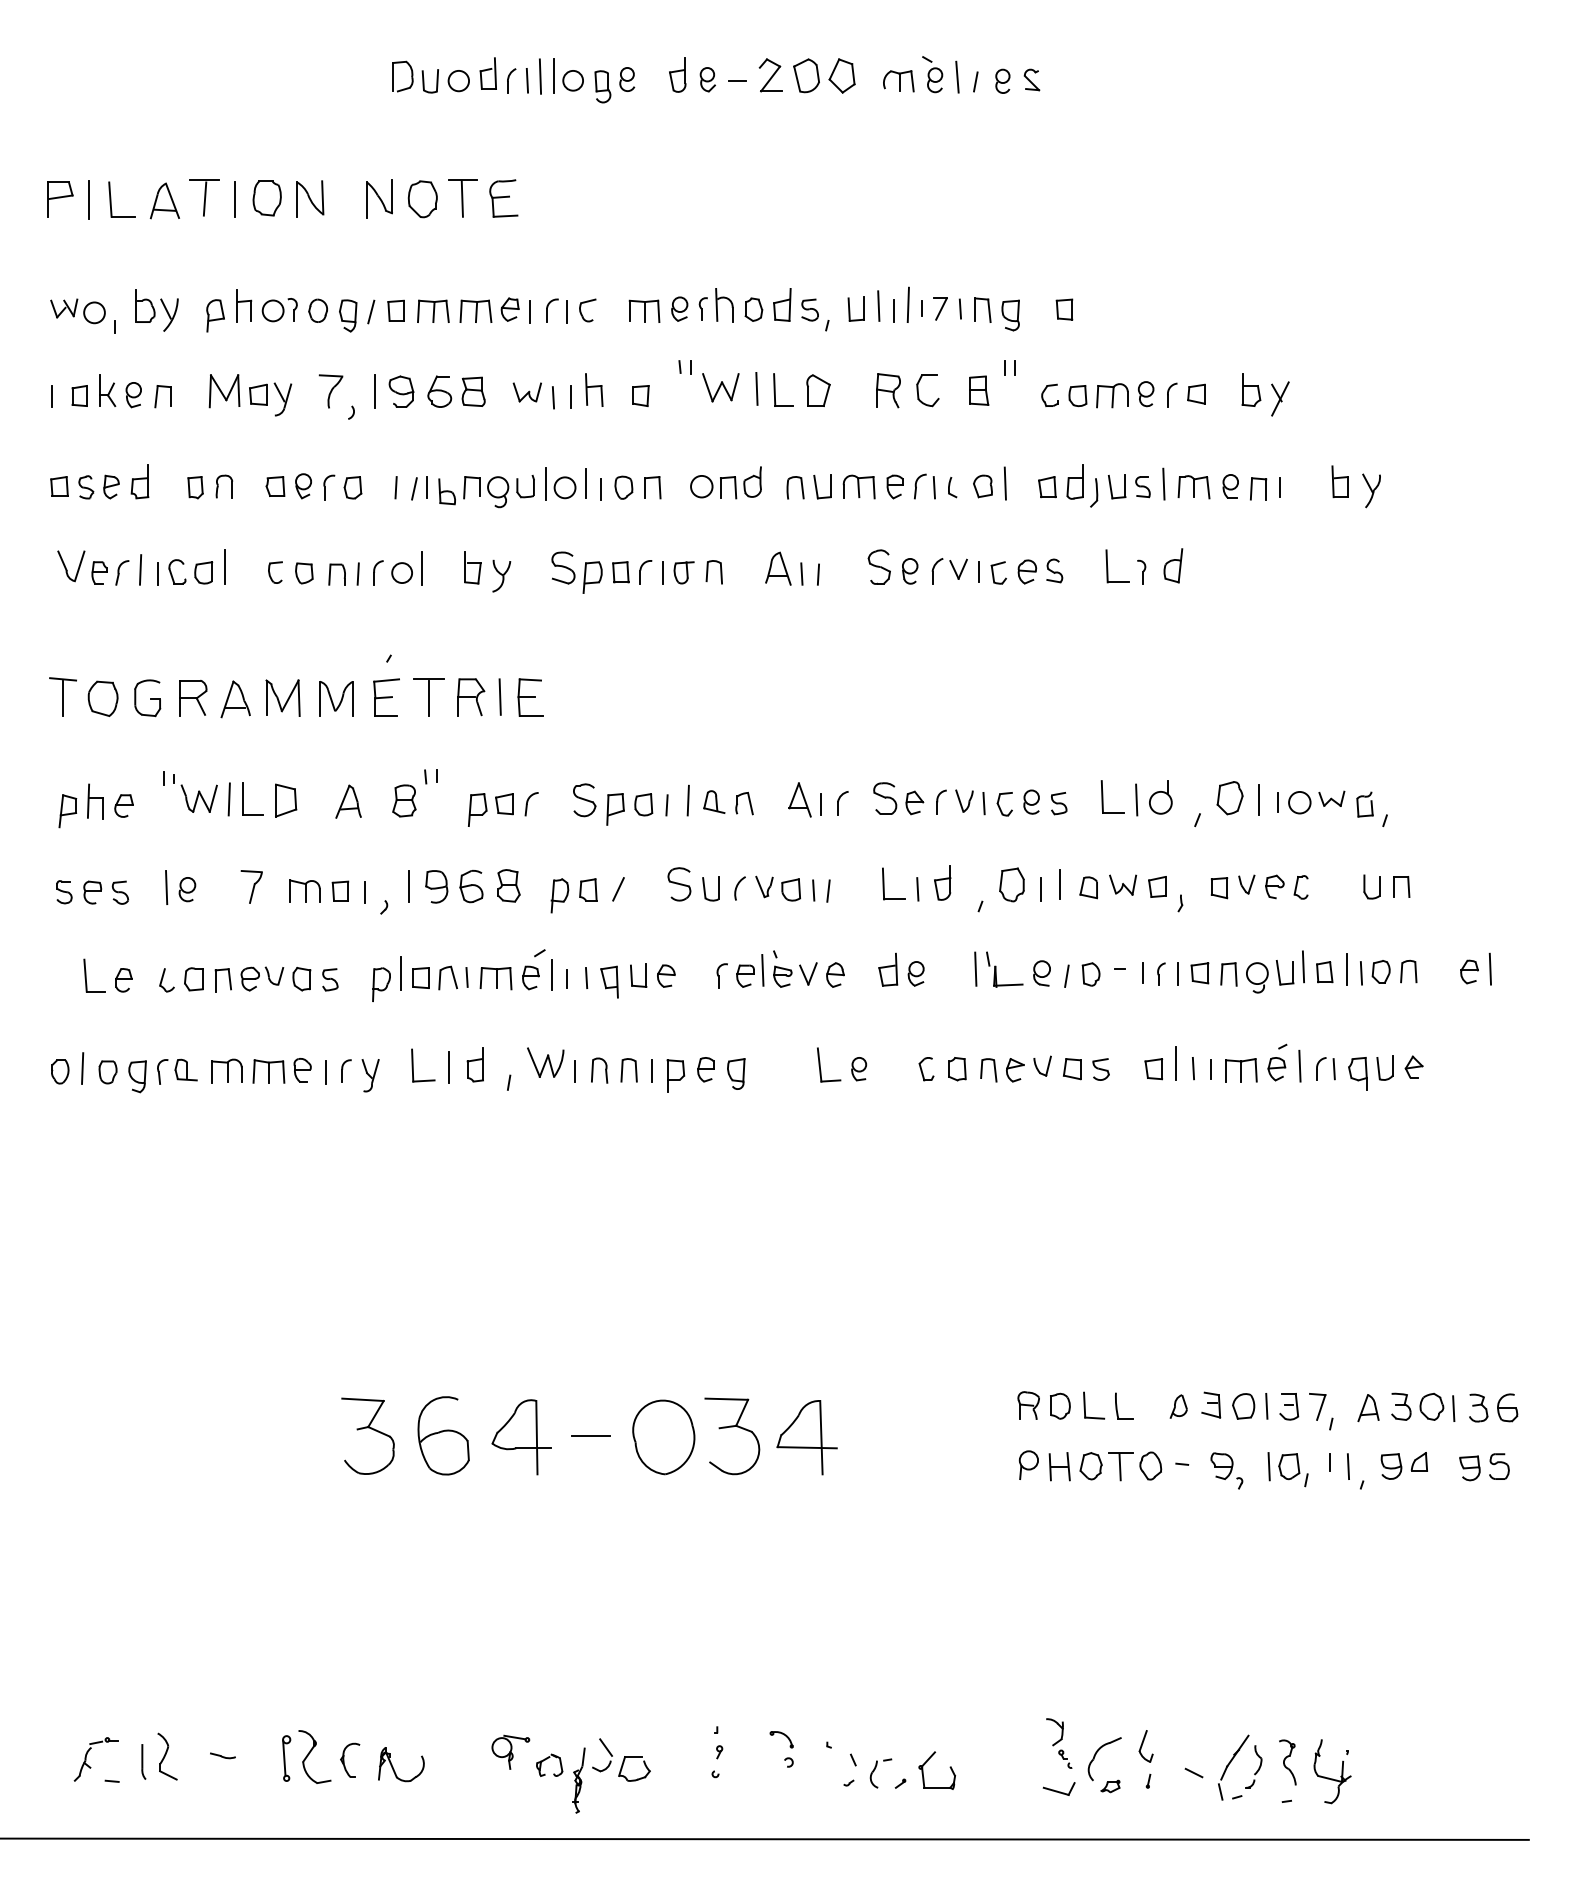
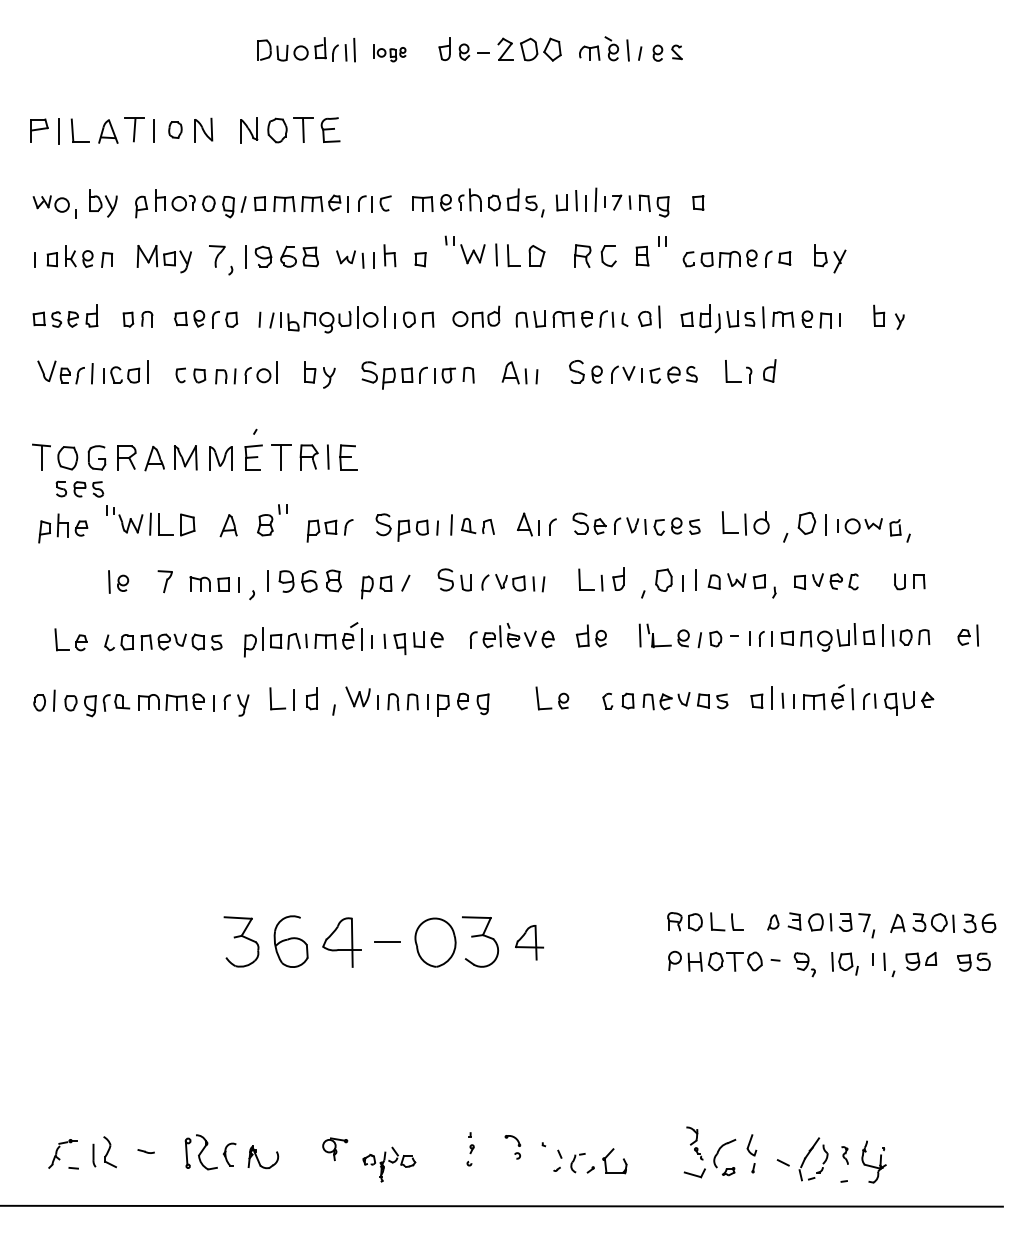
part: (593, 80) -> (389, 52), size x0.6
part: (267, 199) -> (175, 130), size x0.7
part: (1371, 490) -> (899, 321), size x0.7
part: (92, 891) -> (79, 488), moved
part: (807, 1437) -> (529, 942), size x0.7
part: (1287, 1761) -> (844, 1155), size x0.6
part: (593, 1775) -> (389, 1164), size x0.7

